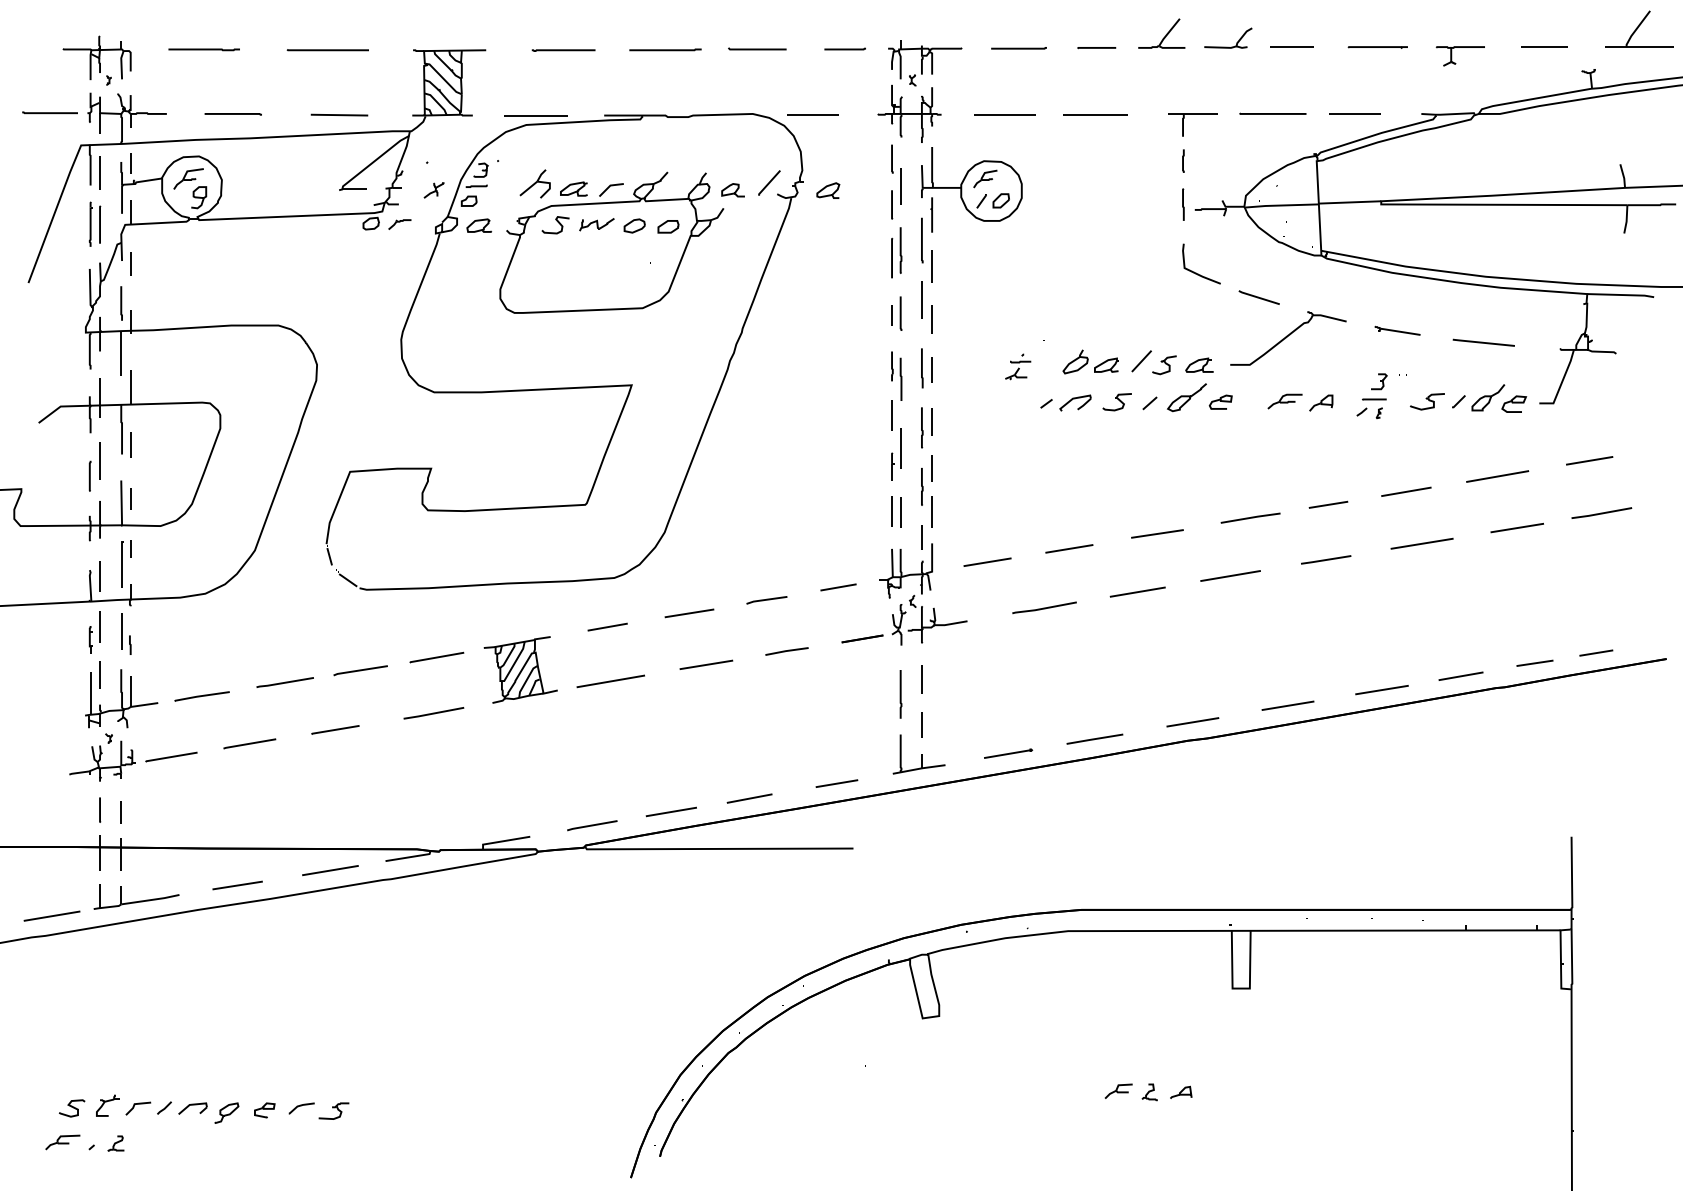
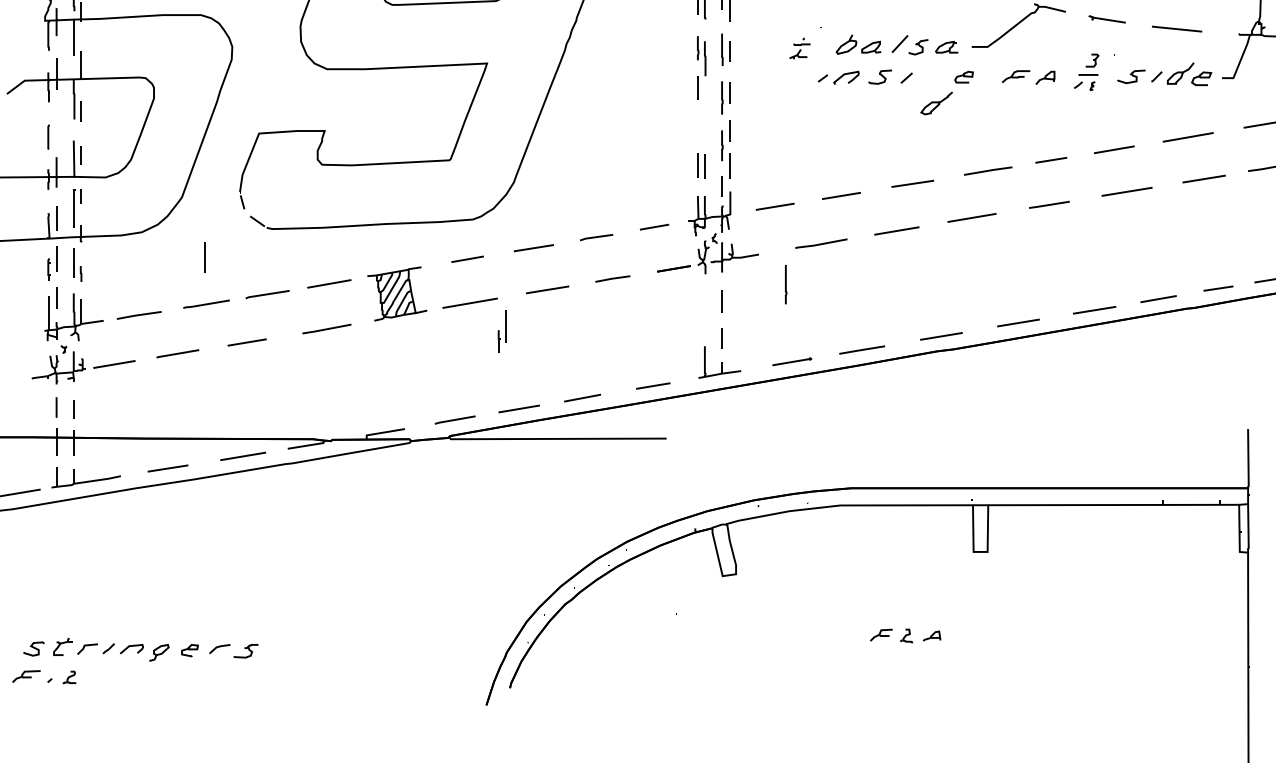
curve: (1186, 397) -> (936, 103), moved
part: (896, 454) -> (502, 331), moved
line: (99, 460) -> (204, 257), moved
line: (900, 694) -> (785, 284), moved

